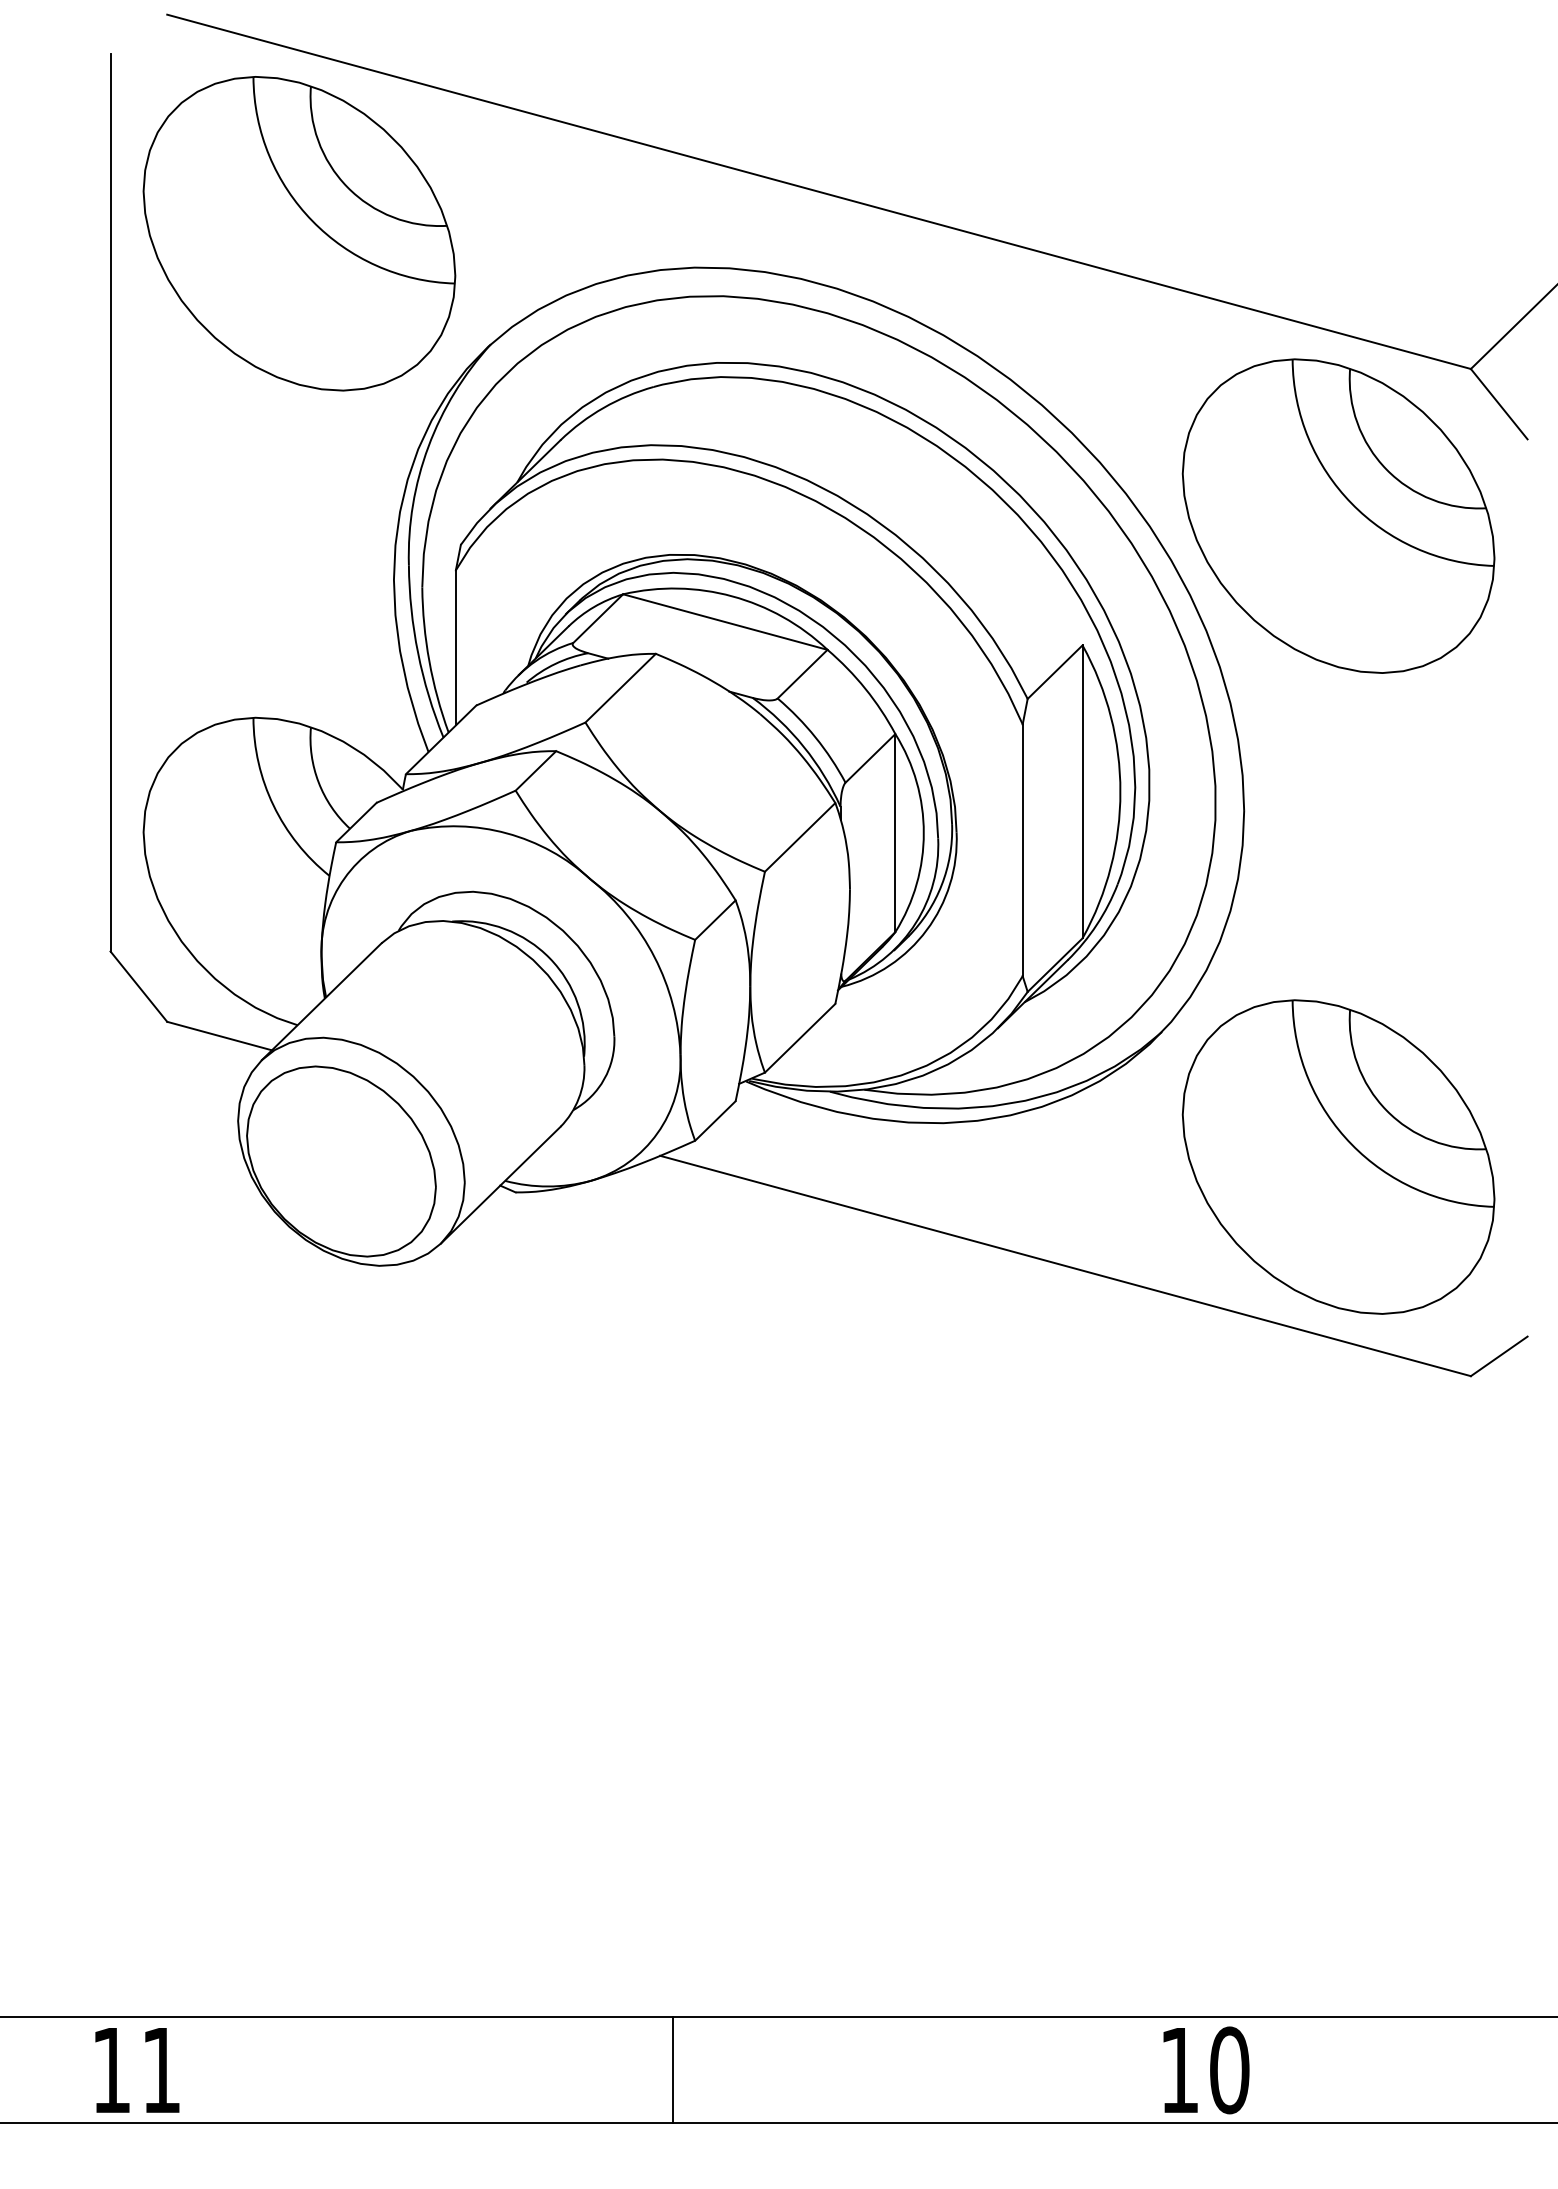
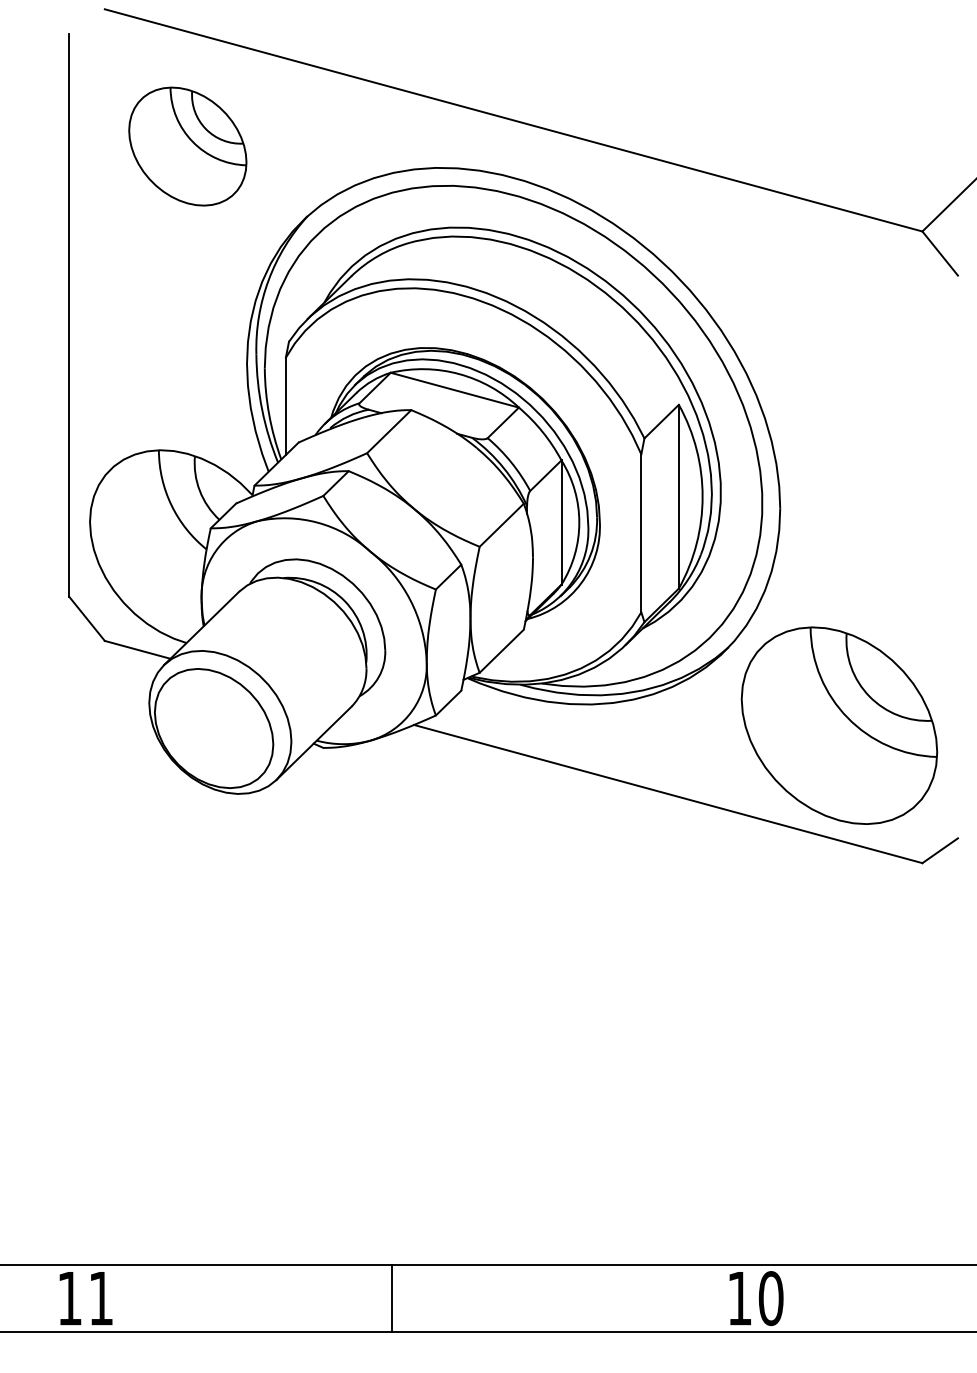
part: (299, 233) -> (187, 146), size x0.6
part: (1338, 515) -> (839, 323), removed
line: (672, 2068) -> (391, 1297), moved

